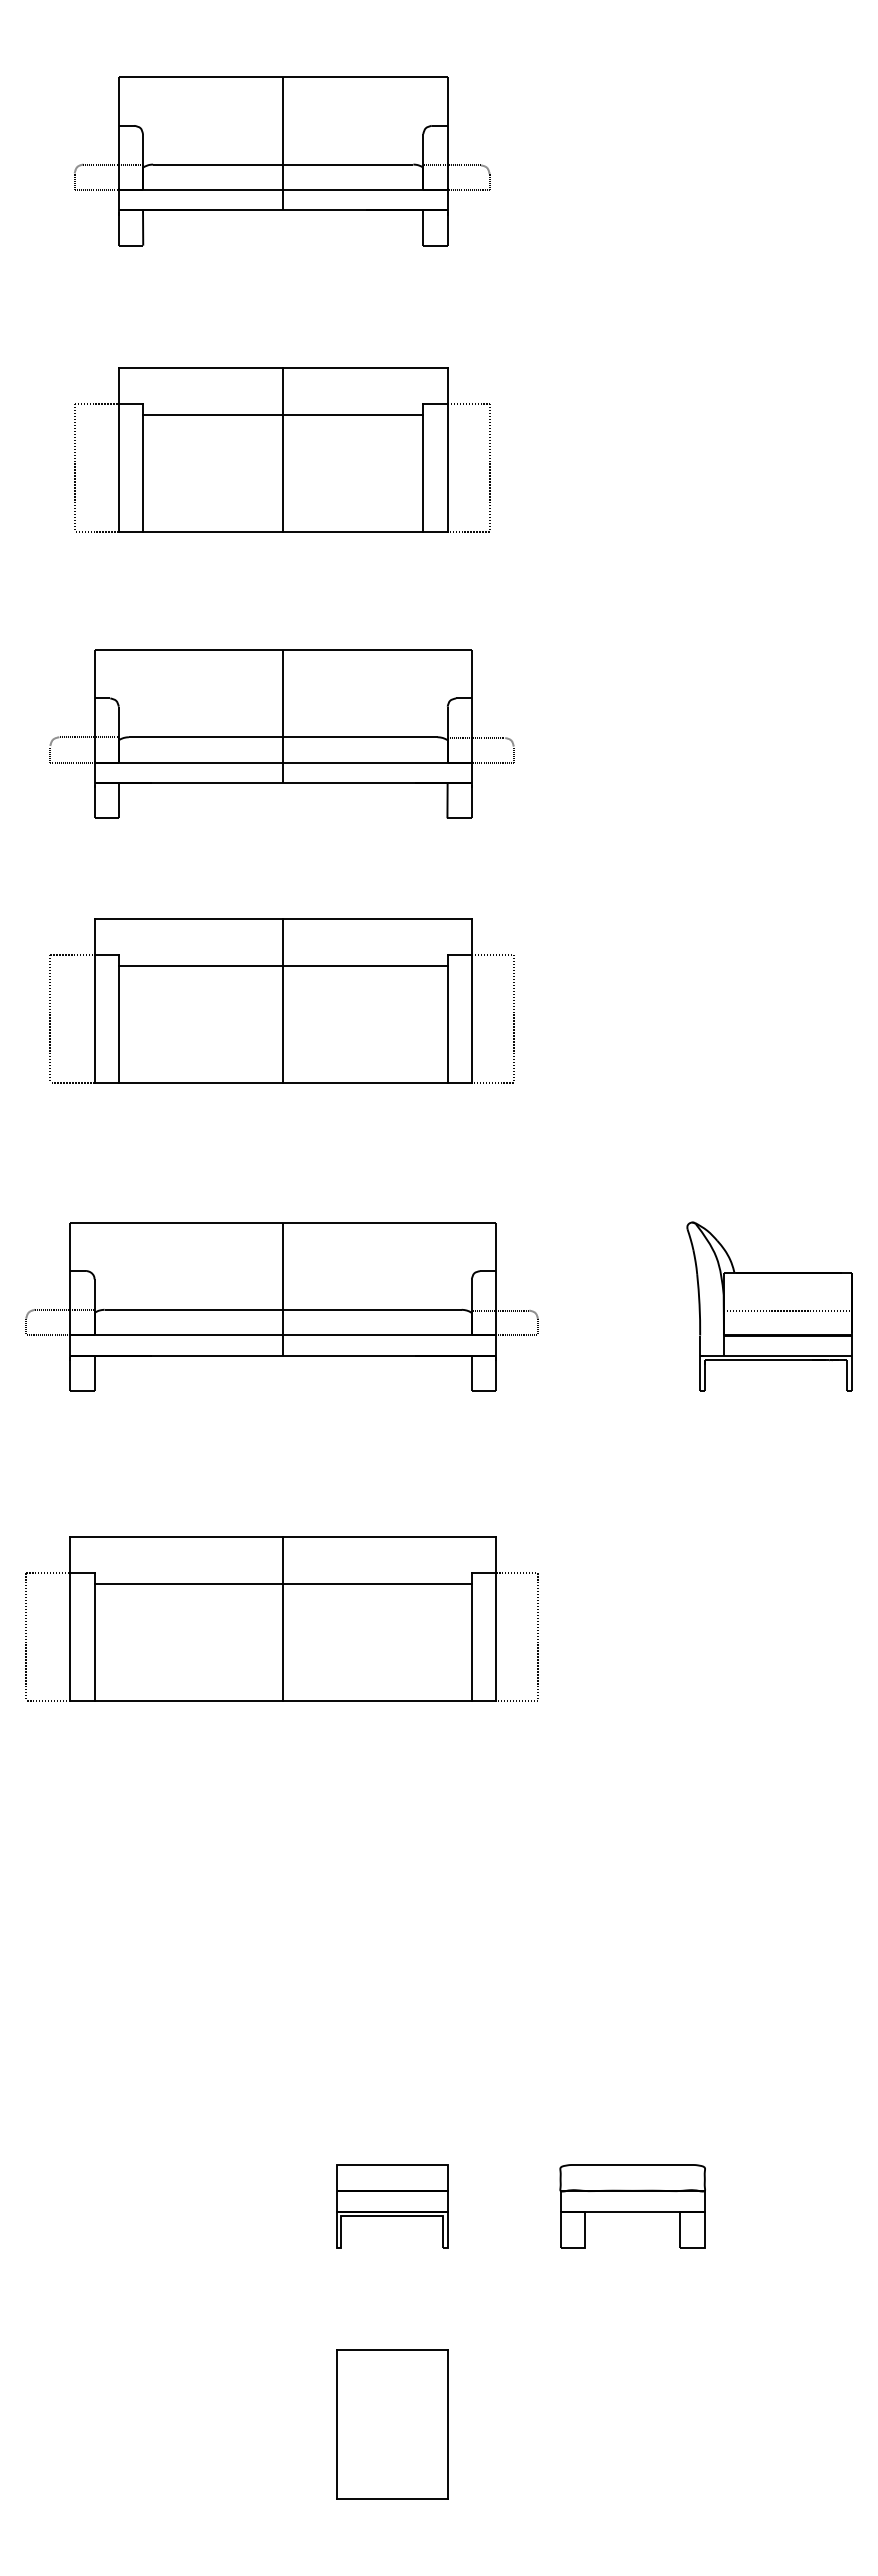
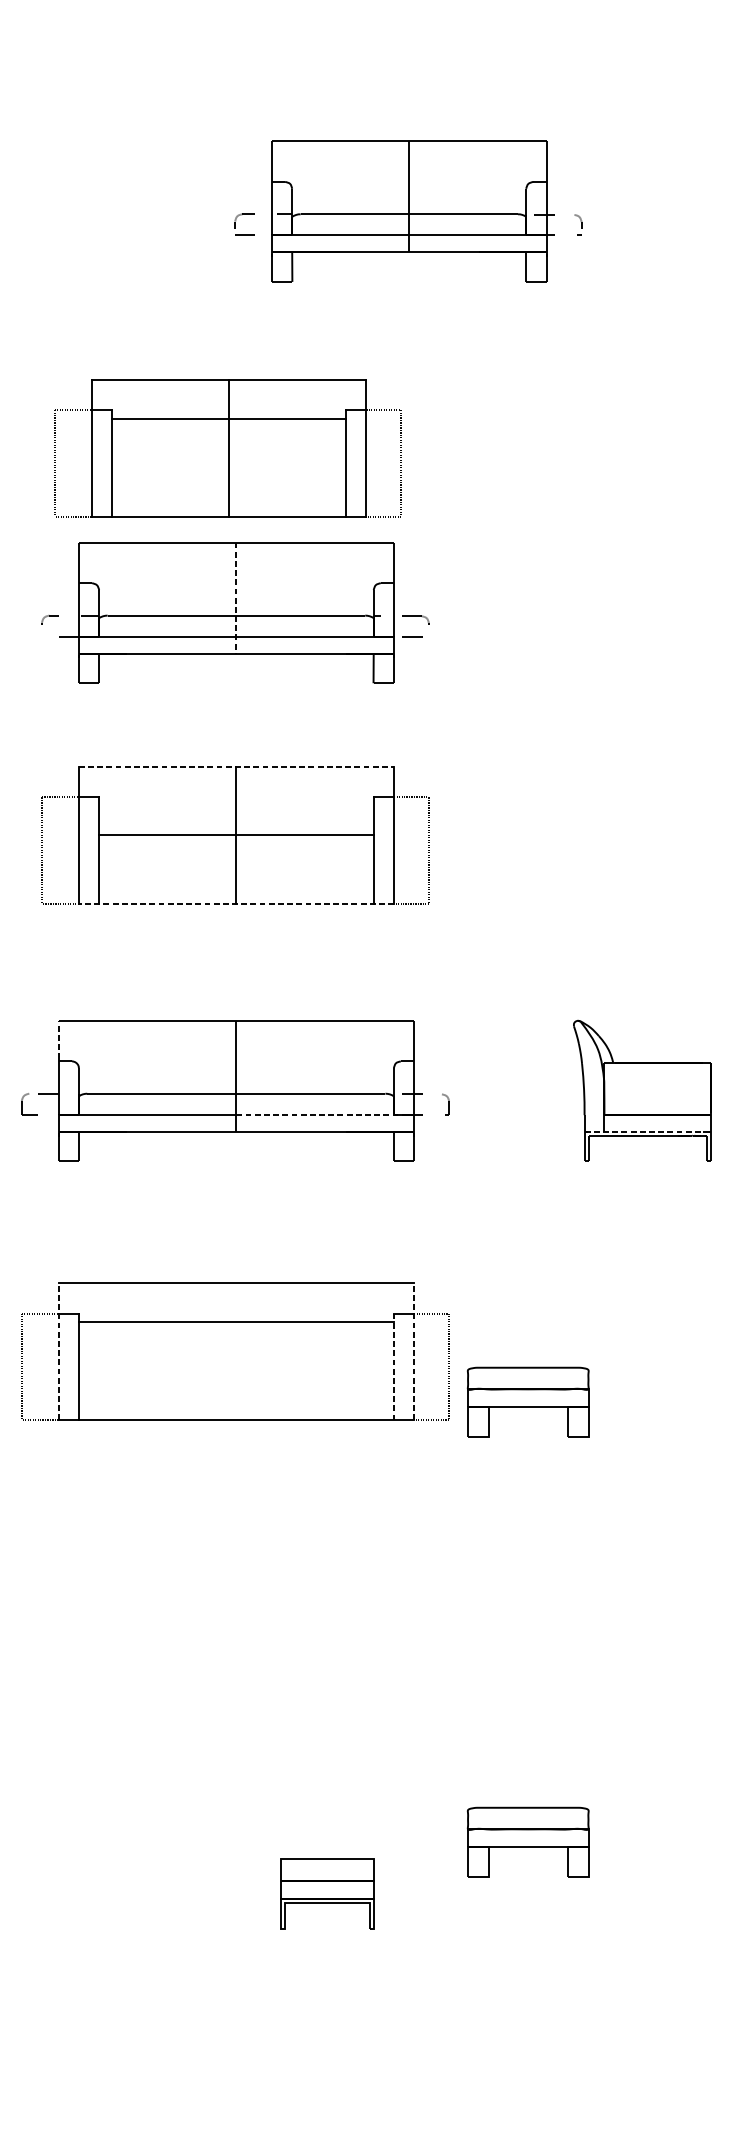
part: (282, 161) -> (408, 211), moved
part: (282, 449) -> (228, 447), moved
line: (283, 716) -> (236, 598), solid -> dashed
line: (283, 918) -> (236, 766), solid -> dashed
line: (282, 965) -> (235, 834), moved
line: (283, 1082) -> (236, 903), solid -> dashed
line: (70, 1245) -> (58, 1040), solid -> dashed
line: (787, 1310) -> (657, 1094), removed
line: (390, 1335) -> (326, 1115), solid -> dashed
line: (771, 1355) -> (644, 1131), solid -> dashed
line: (70, 1618) -> (58, 1351), solid -> dashed
line: (283, 1618) -> (236, 1351), removed
line: (496, 1618) -> (414, 1351), solid -> dashed
line: (471, 1637) -> (393, 1367), solid -> dashed
part: (632, 1679) -> (528, 1402), added
part: (392, 2206) -> (327, 1894), moved
part: (392, 2424) -> (327, 2024), removed

